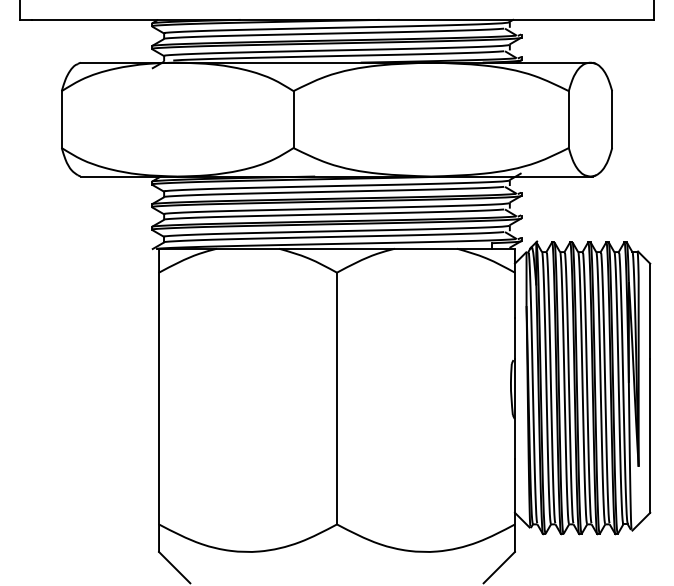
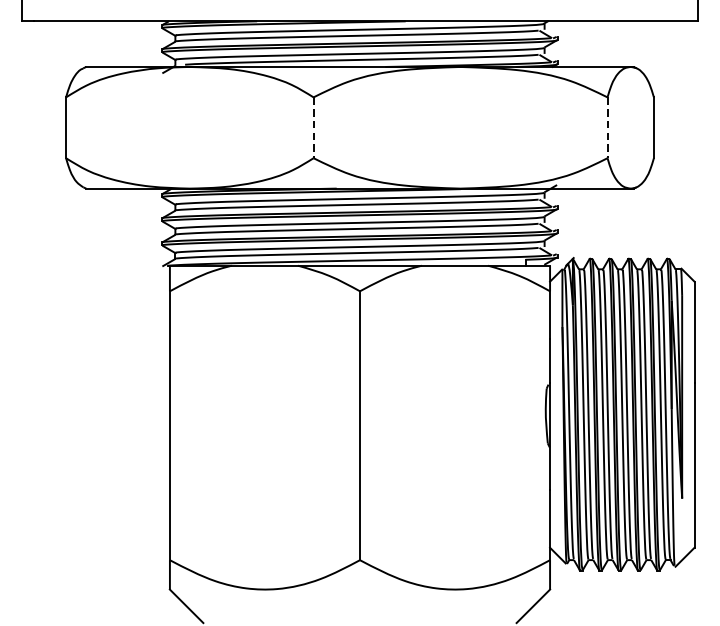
line: (293, 120) -> (313, 128), solid -> dashed
line: (568, 120) -> (607, 128), solid -> dashed

